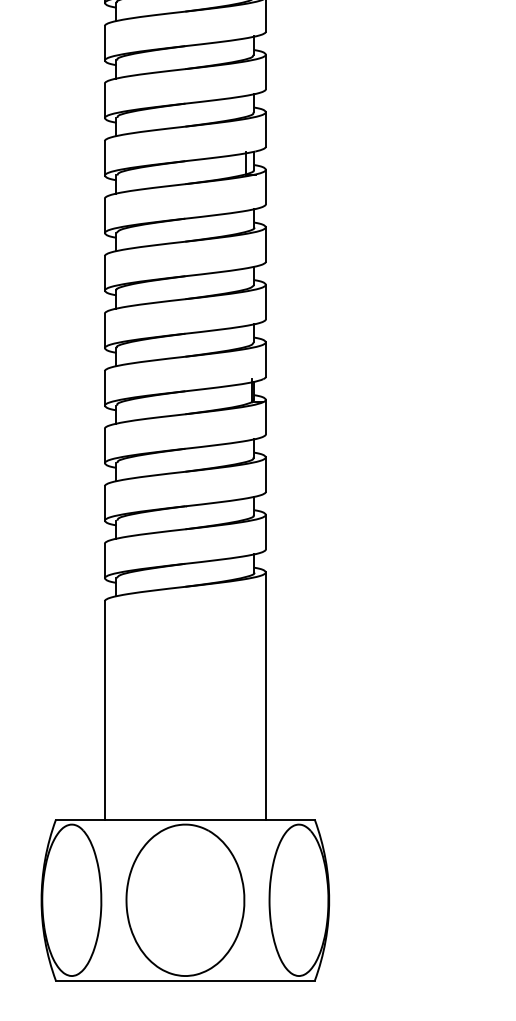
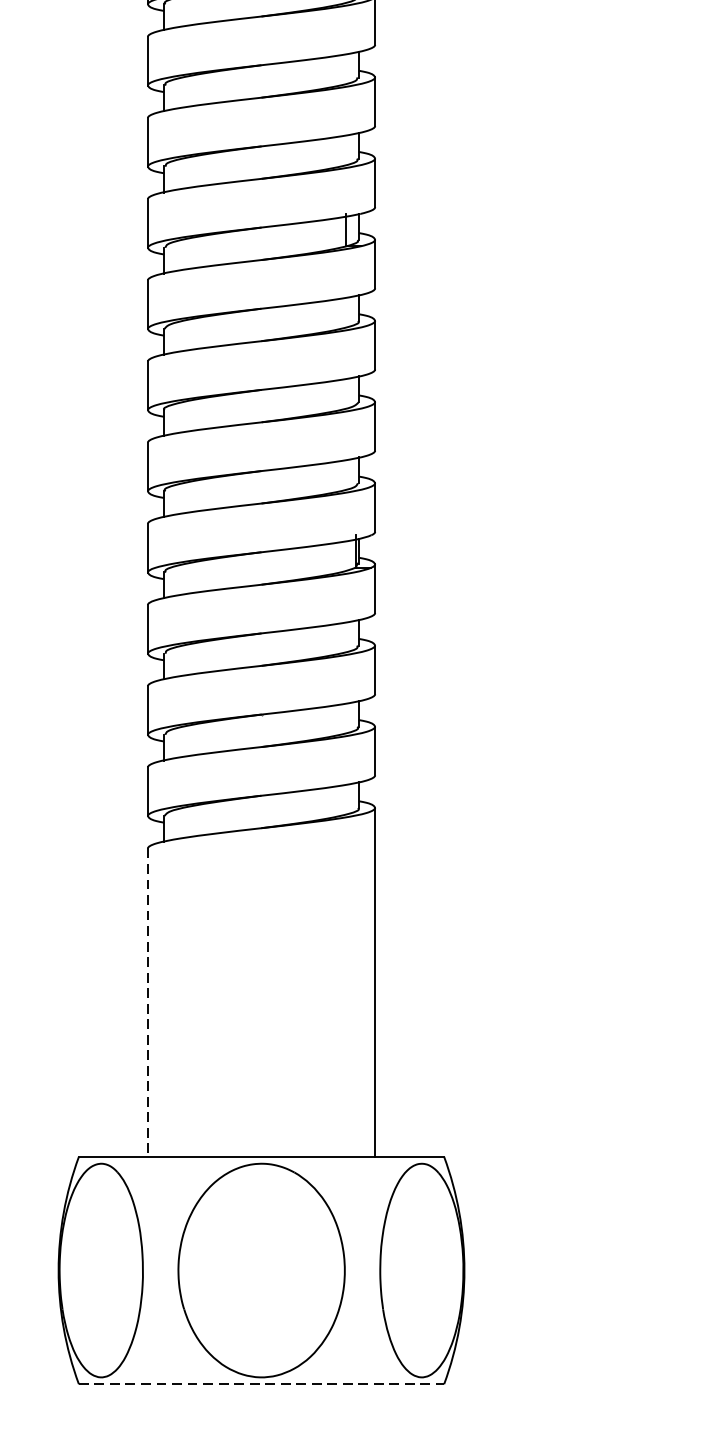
line: (104, 710) -> (147, 1002), solid -> dashed
line: (185, 980) -> (261, 1383), solid -> dashed

